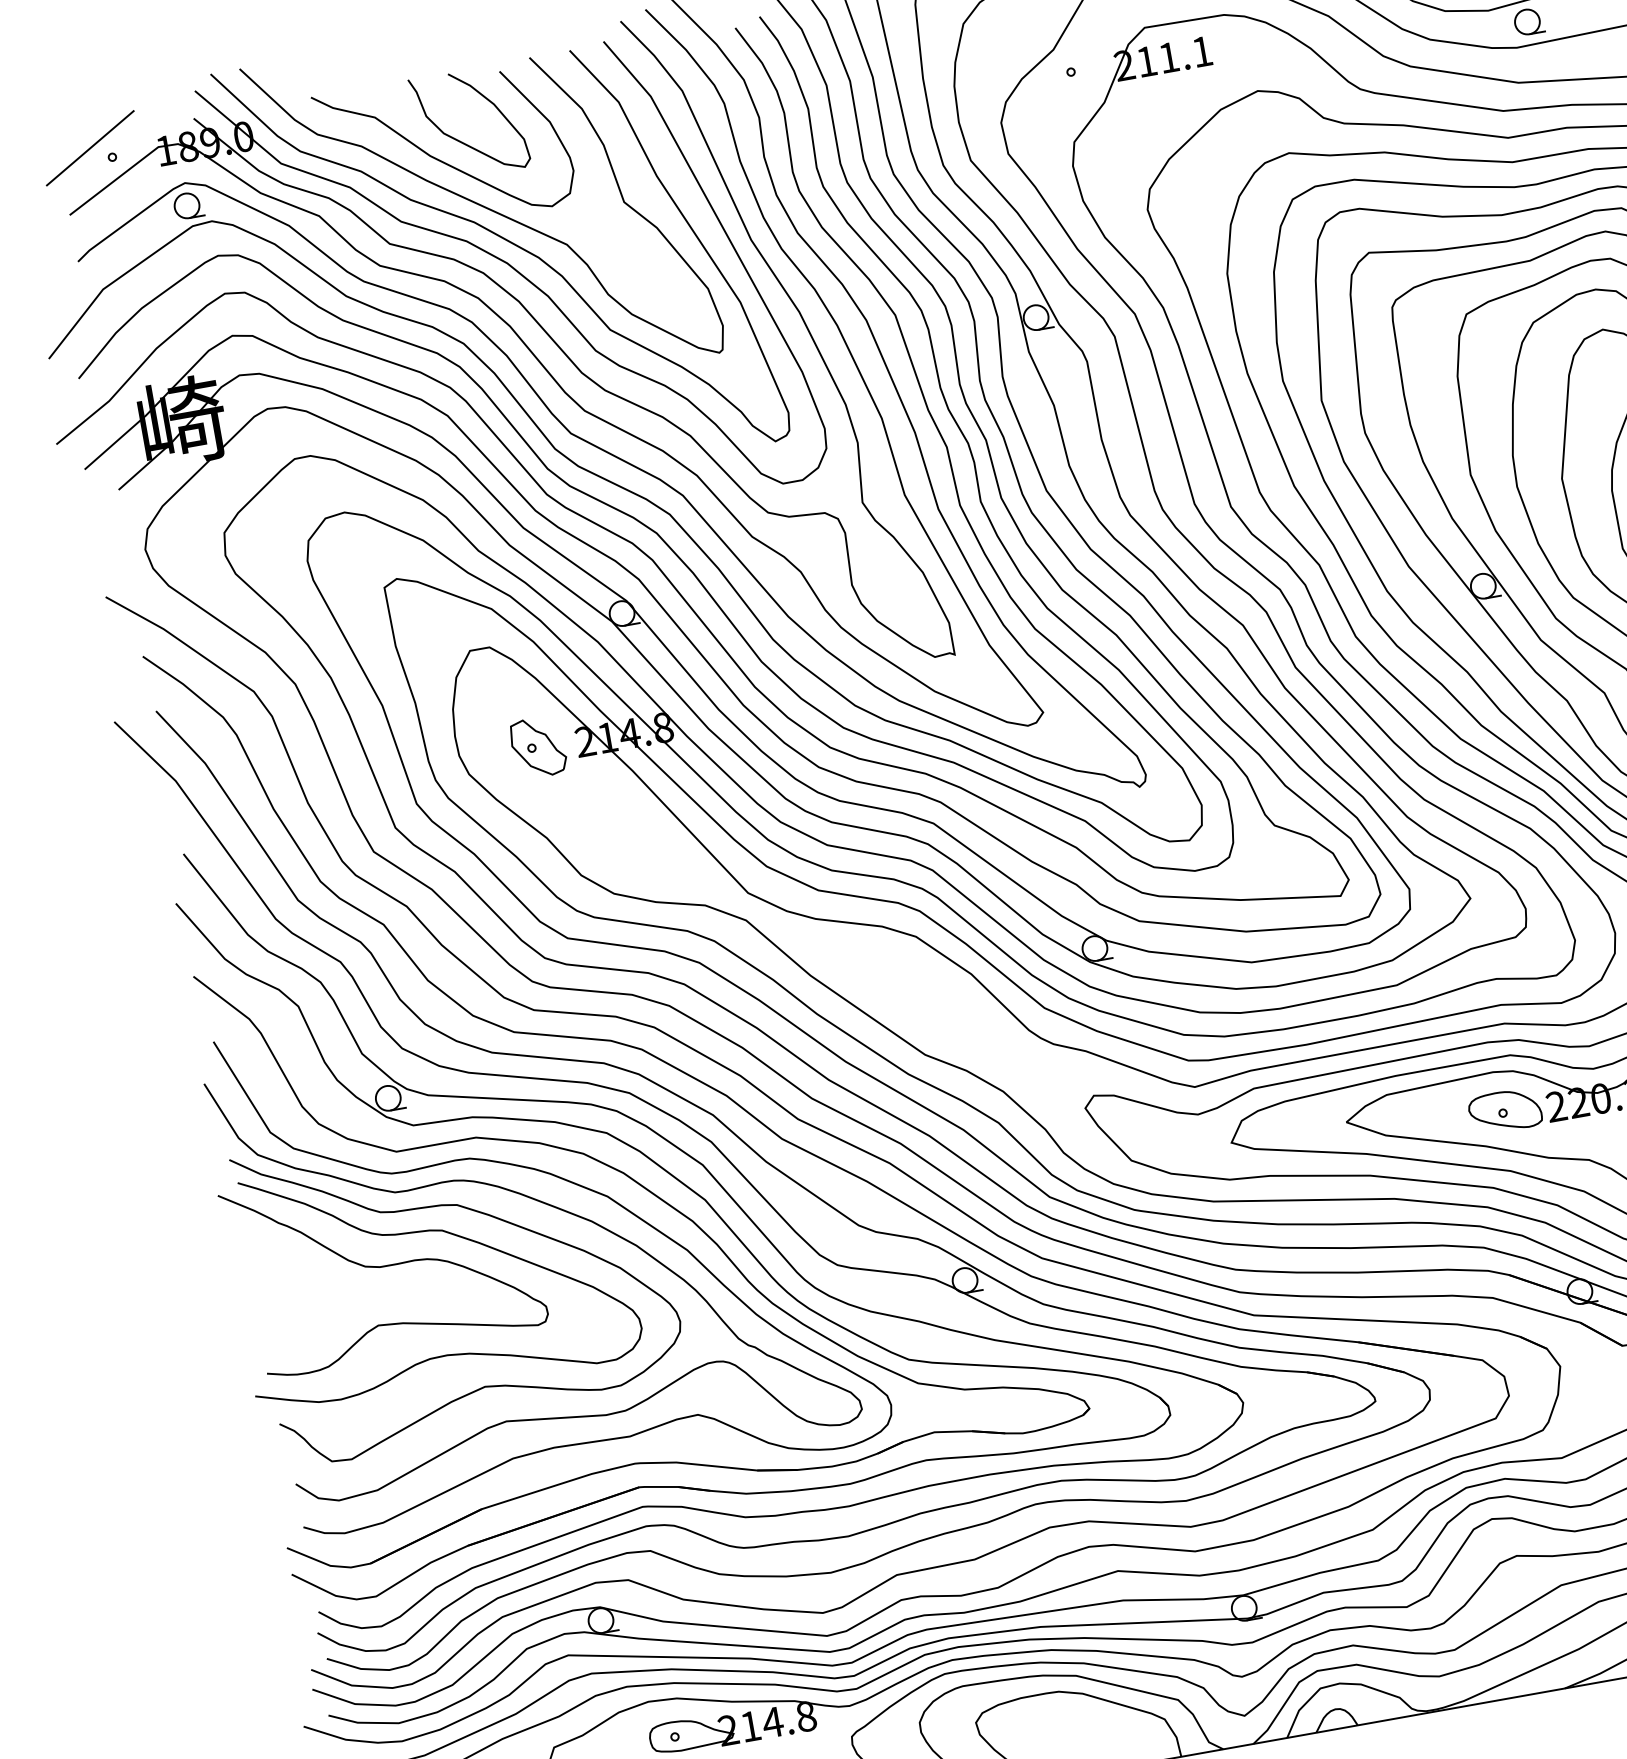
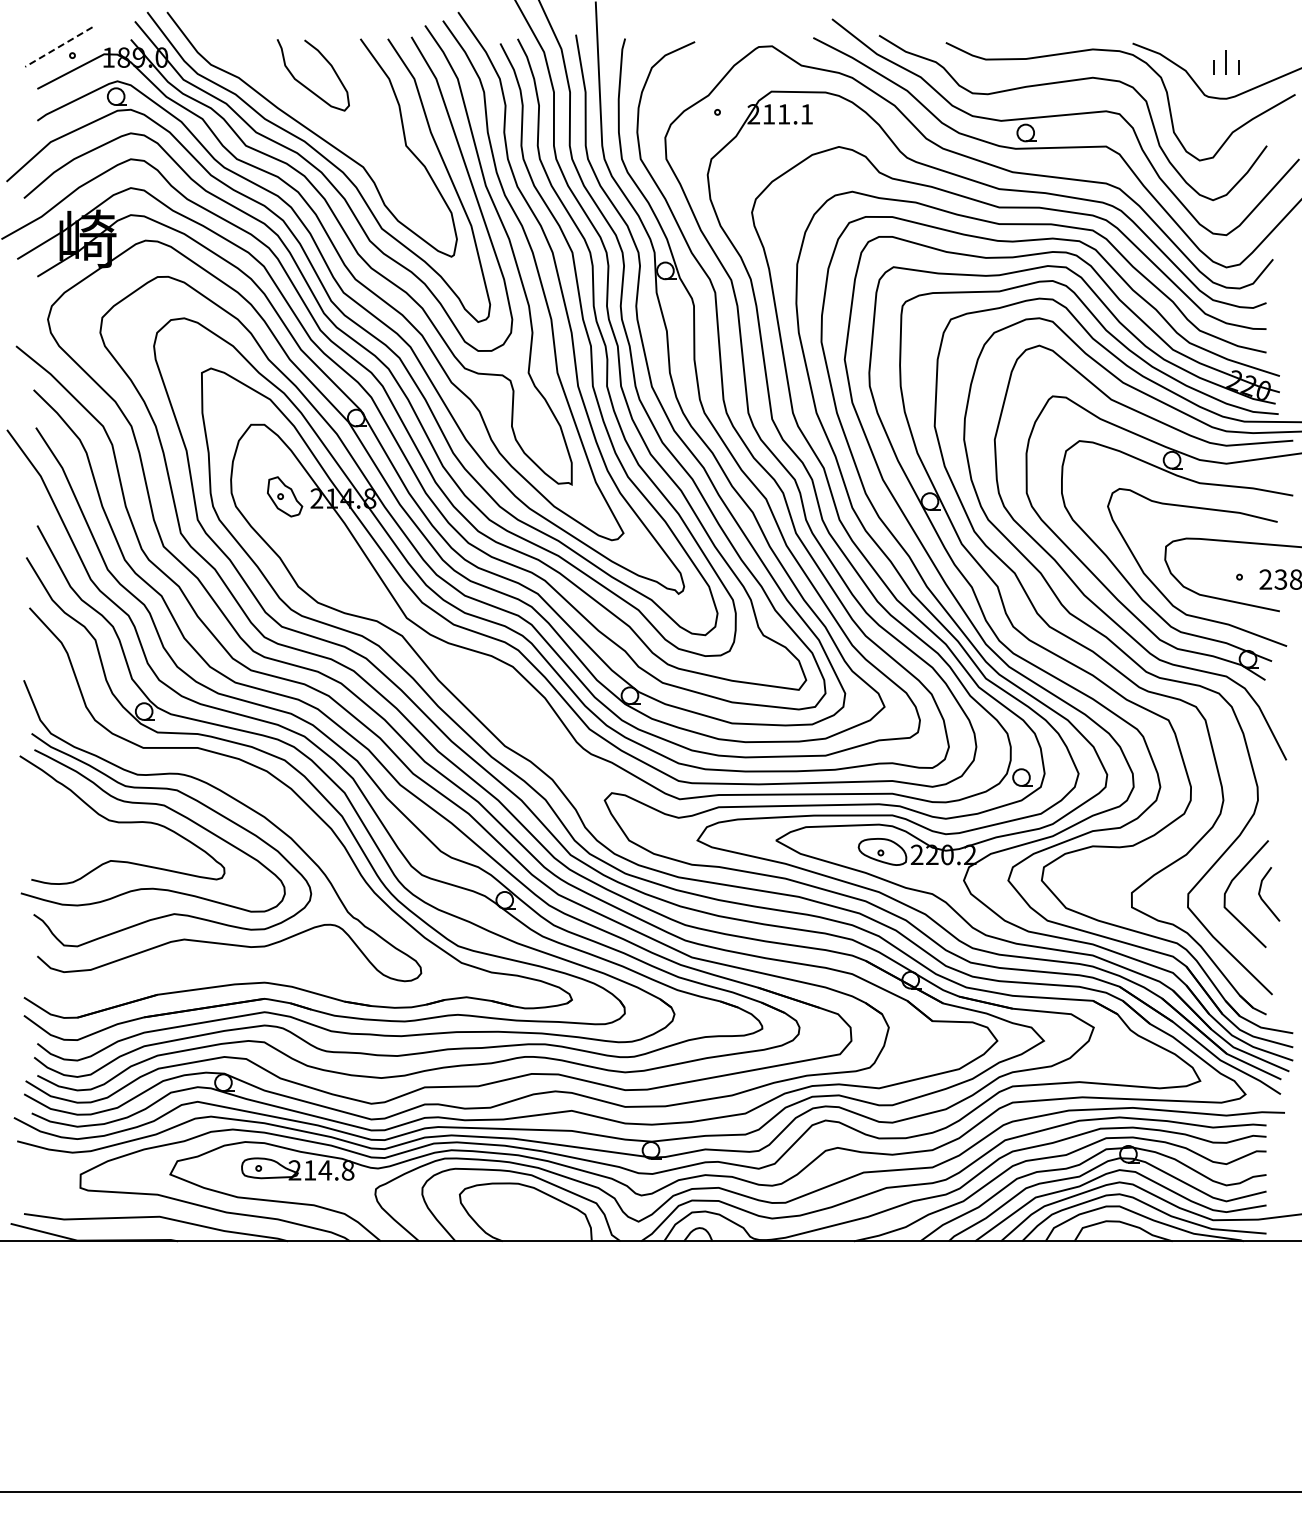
line: (89, 149) -> (58, 47), solid -> dashed
curve: (440, 159) -> (289, 95), removed
curve: (578, 1186) -> (259, 792), removed

